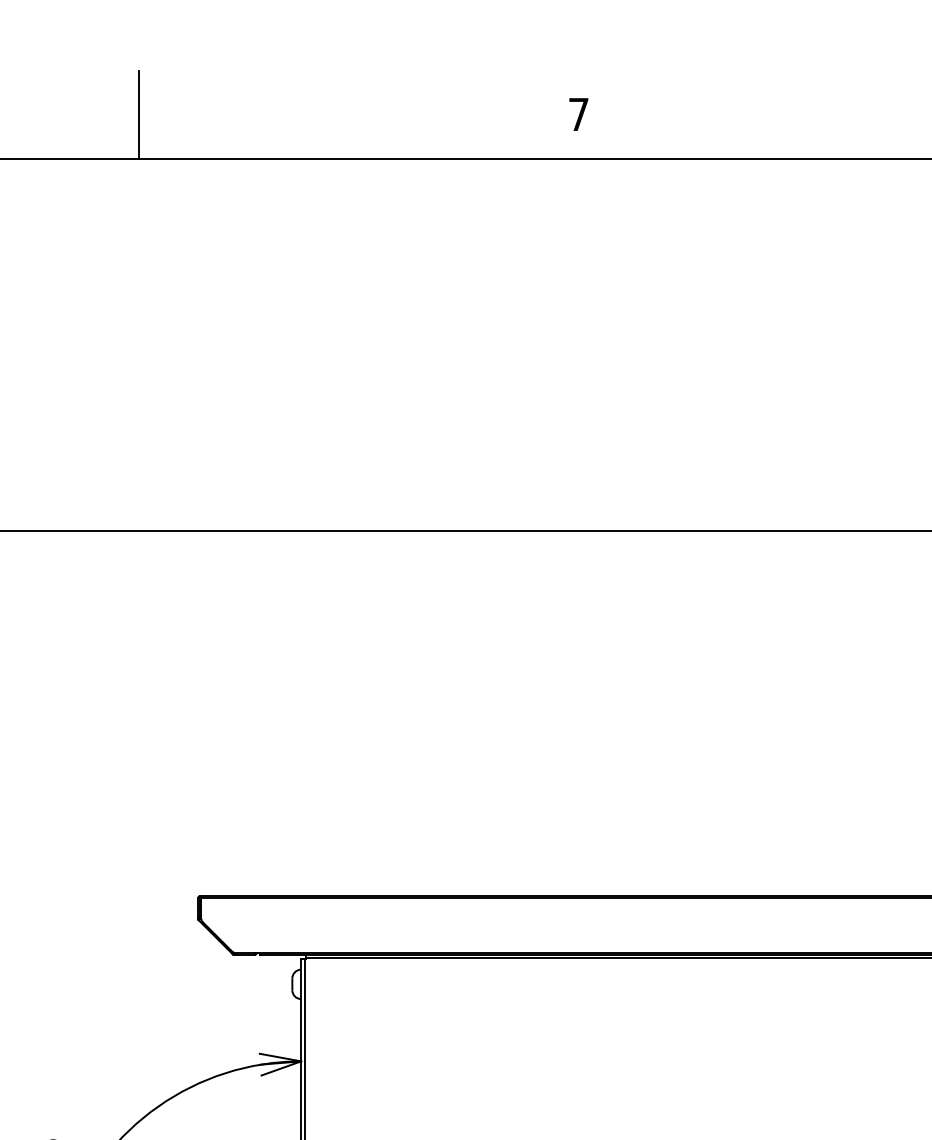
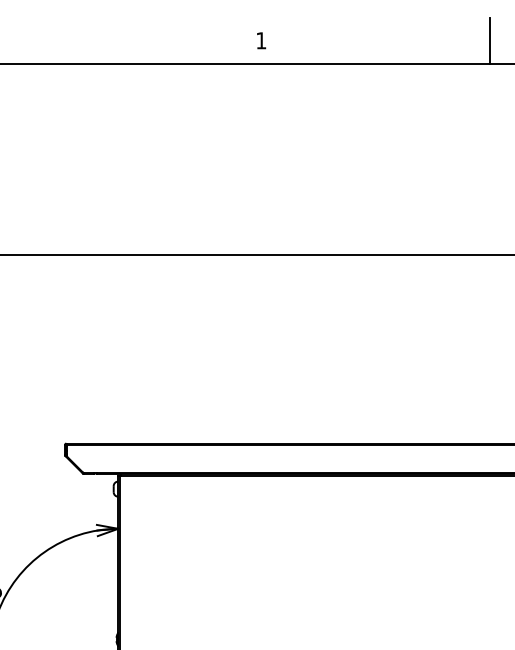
line: (138, 114) -> (34, 40), removed
text: (579, 114) -> (261, 40), 7 -> 1

